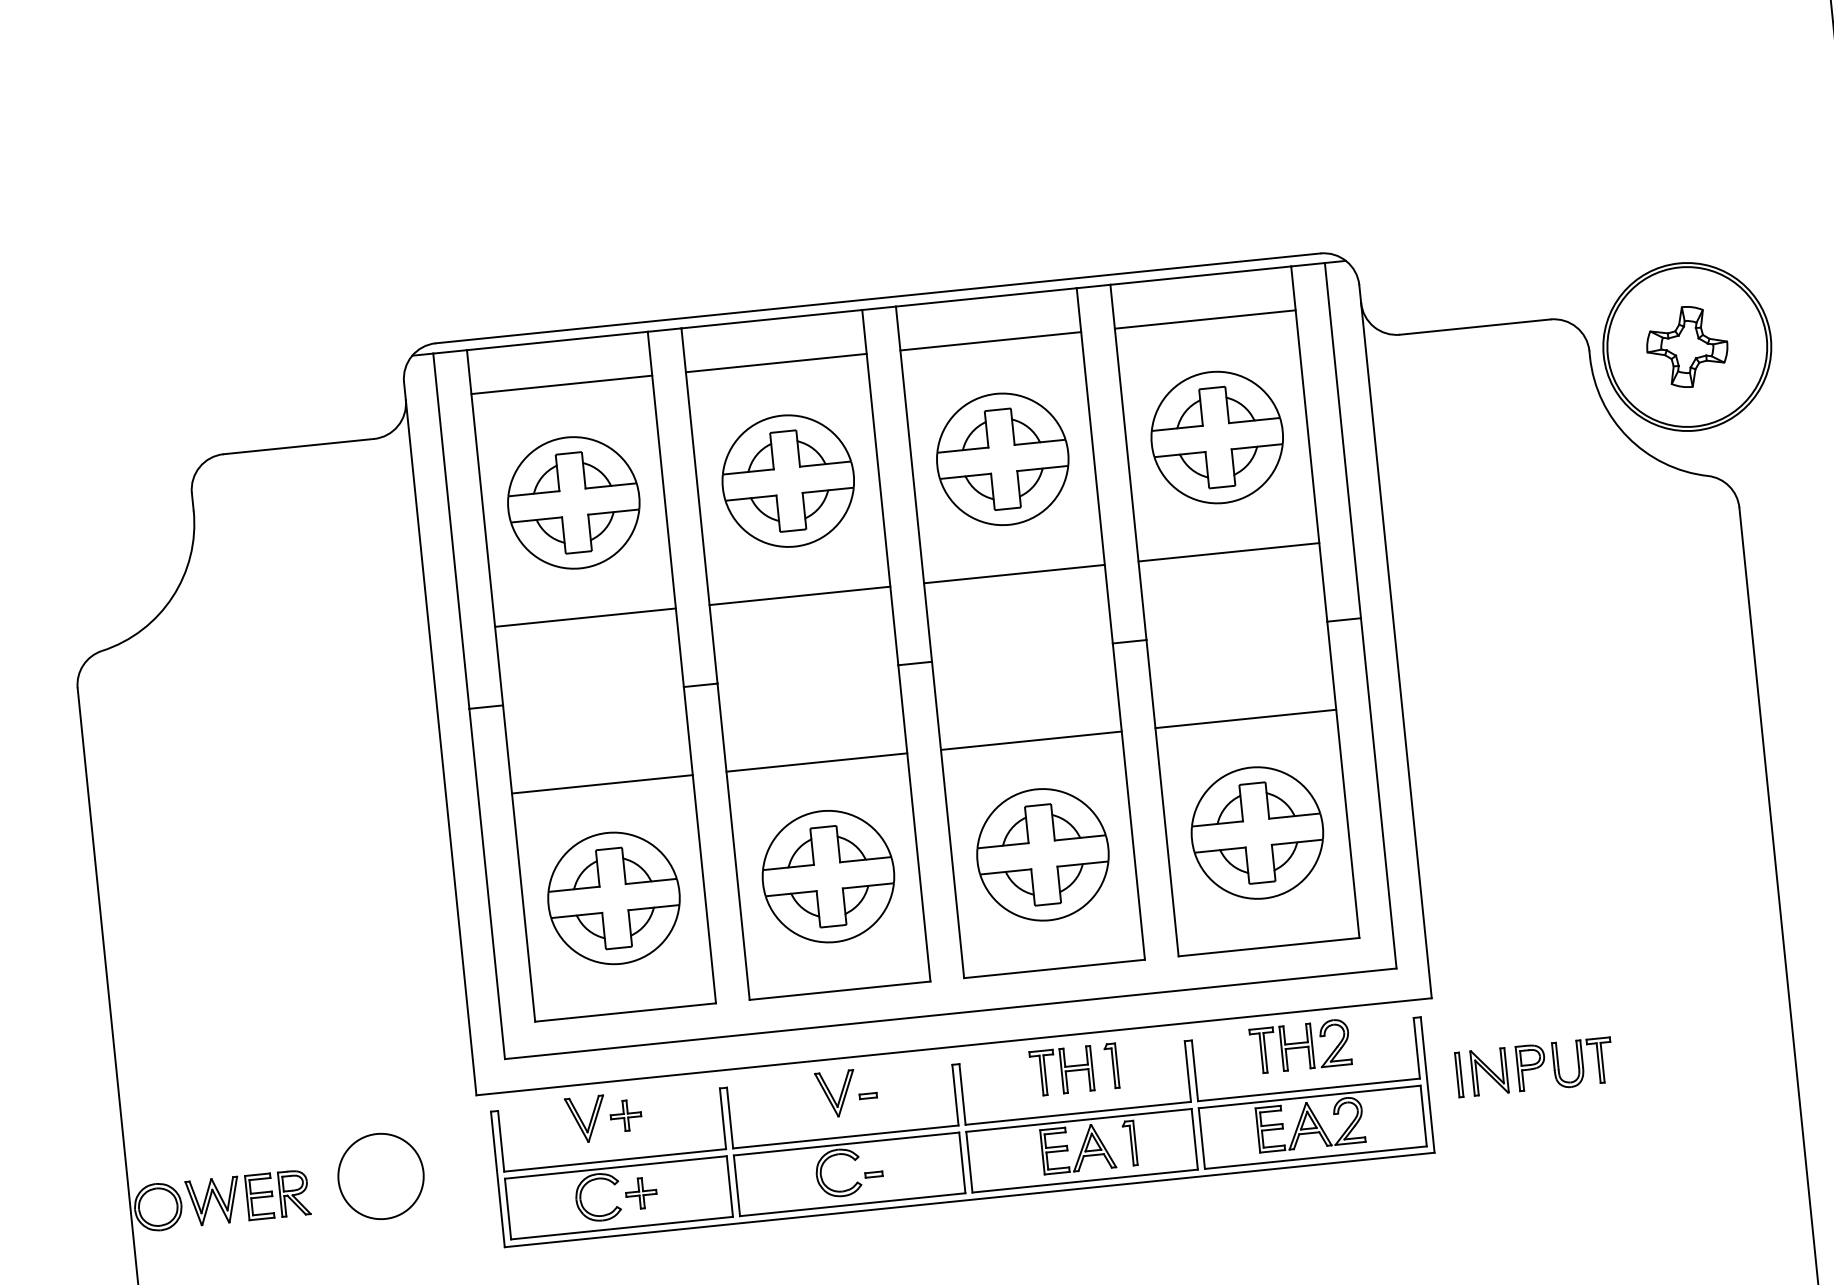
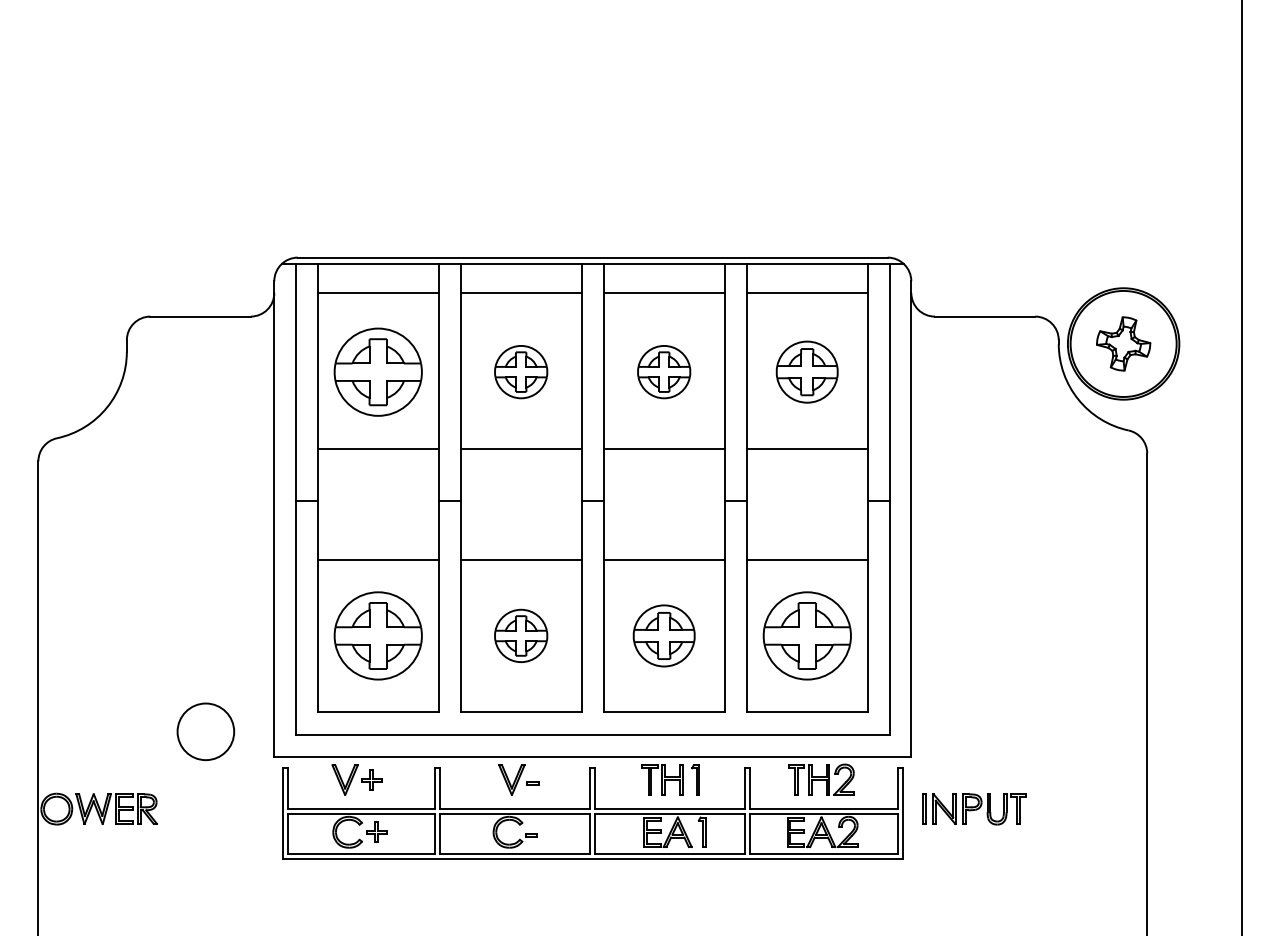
part: (1215, 436) -> (806, 371), size x0.7
part: (1001, 458) -> (663, 371), size x0.6
part: (786, 480) -> (520, 371), size x0.6
part: (1041, 854) -> (663, 635), size x0.7
part: (827, 876) -> (520, 635), size x0.6
circle: (380, 1176) -> (205, 731), moved

